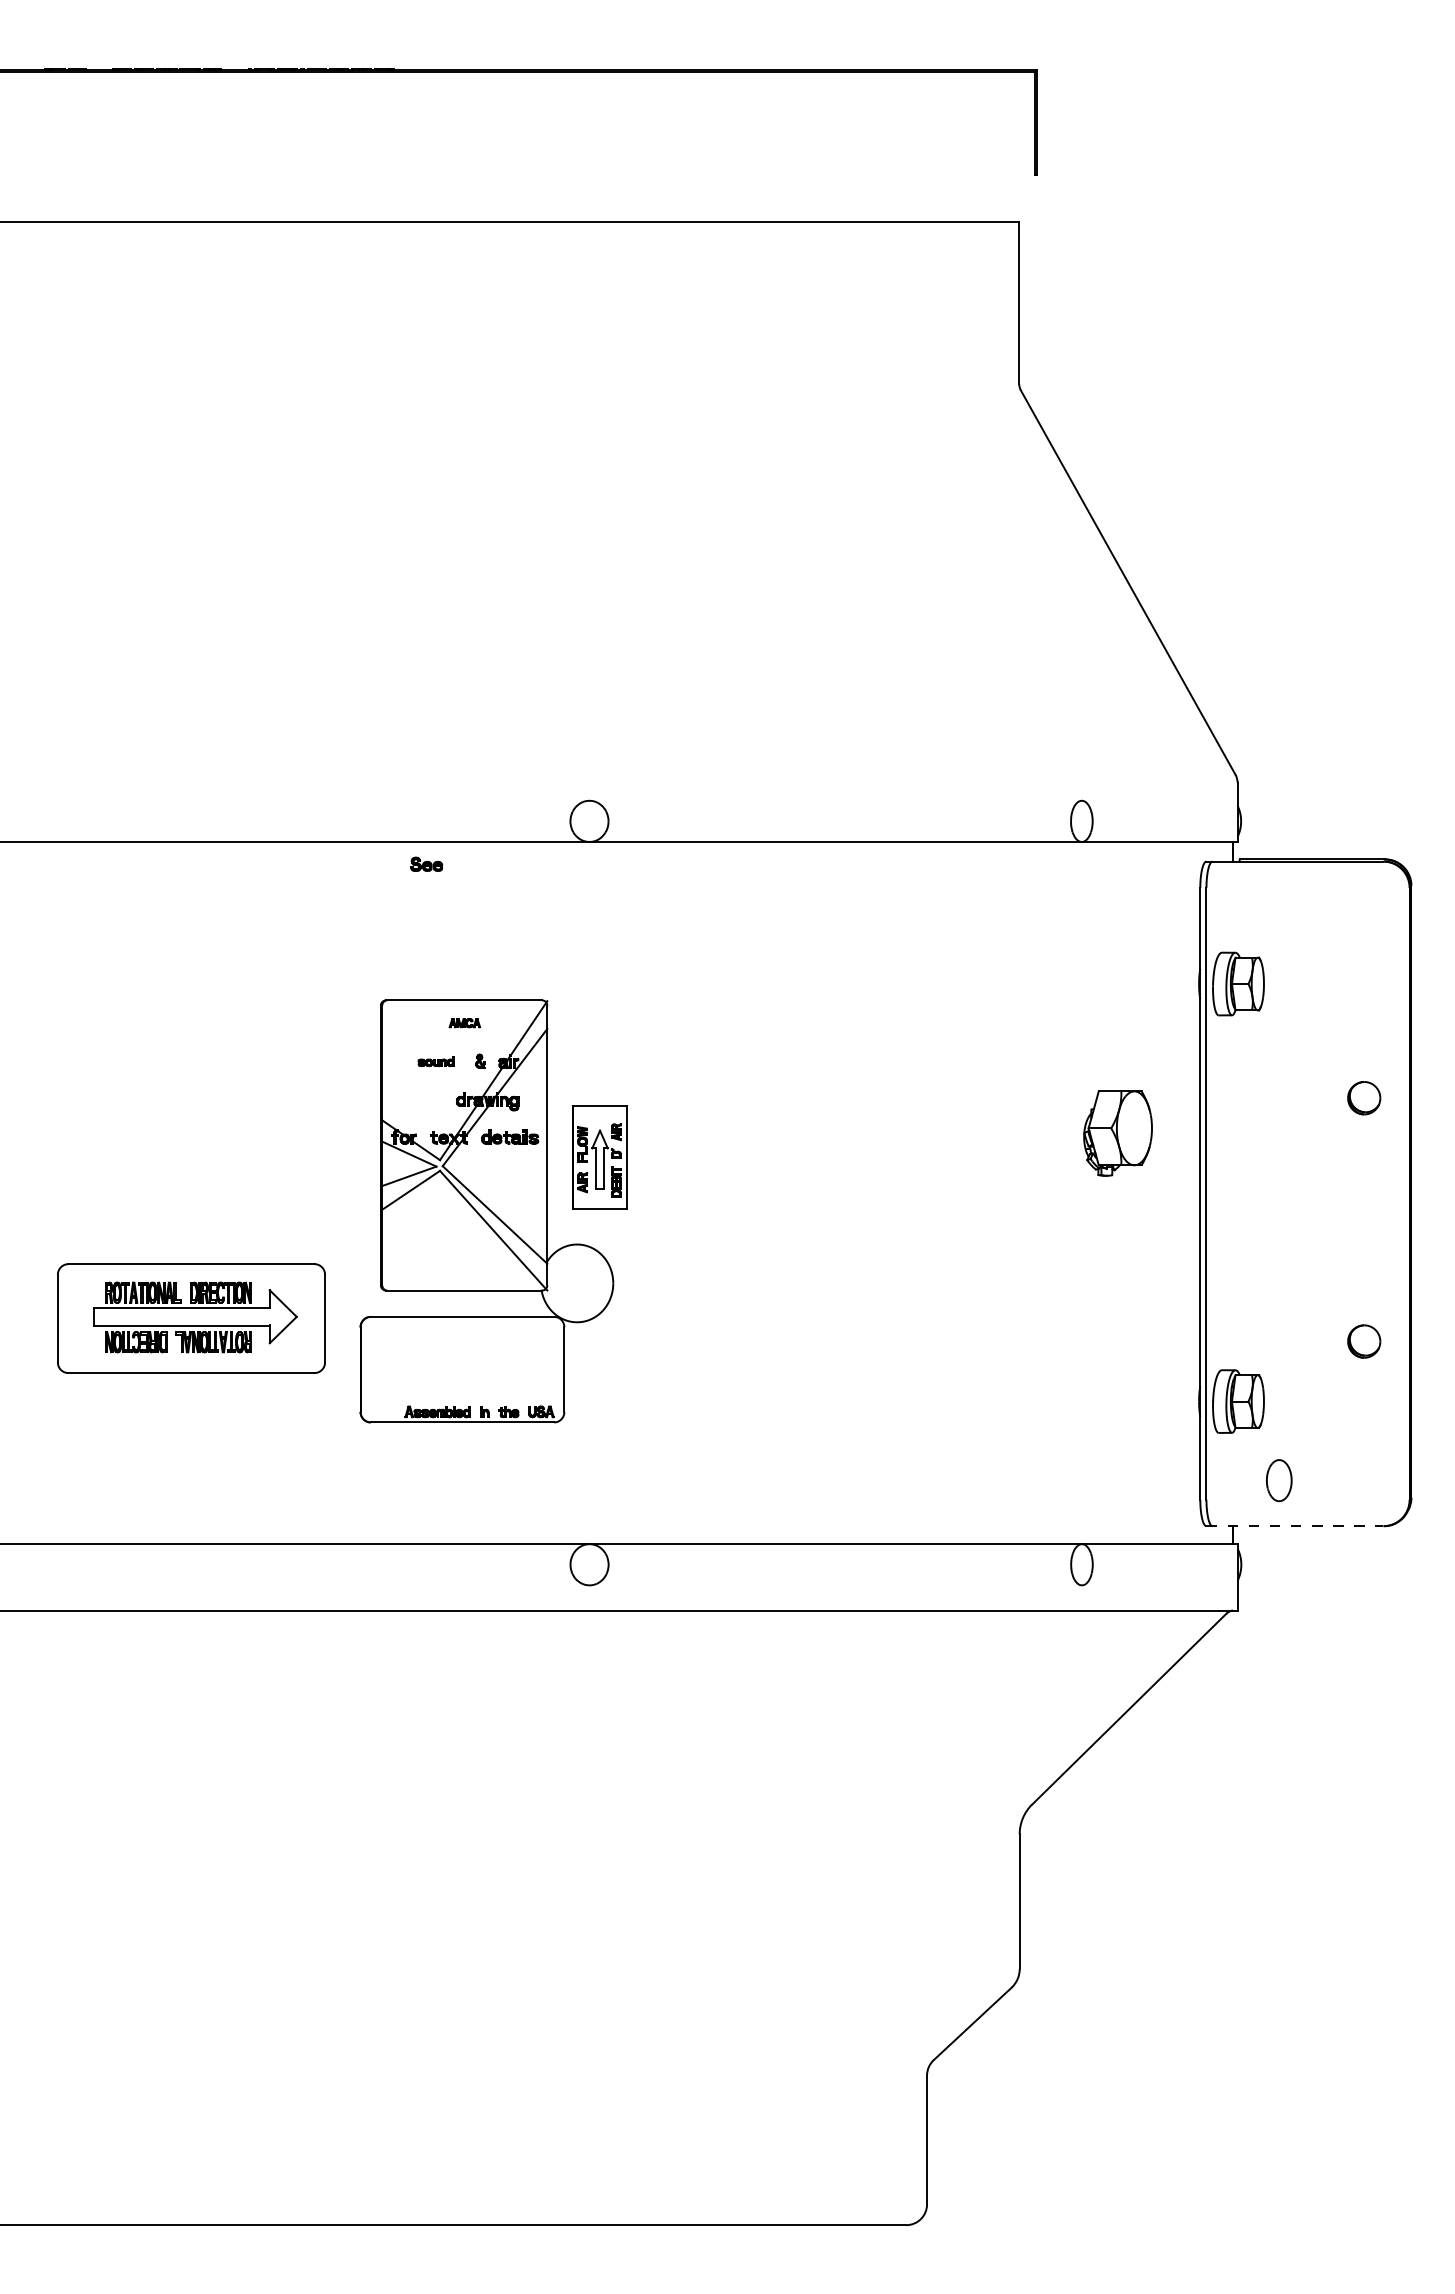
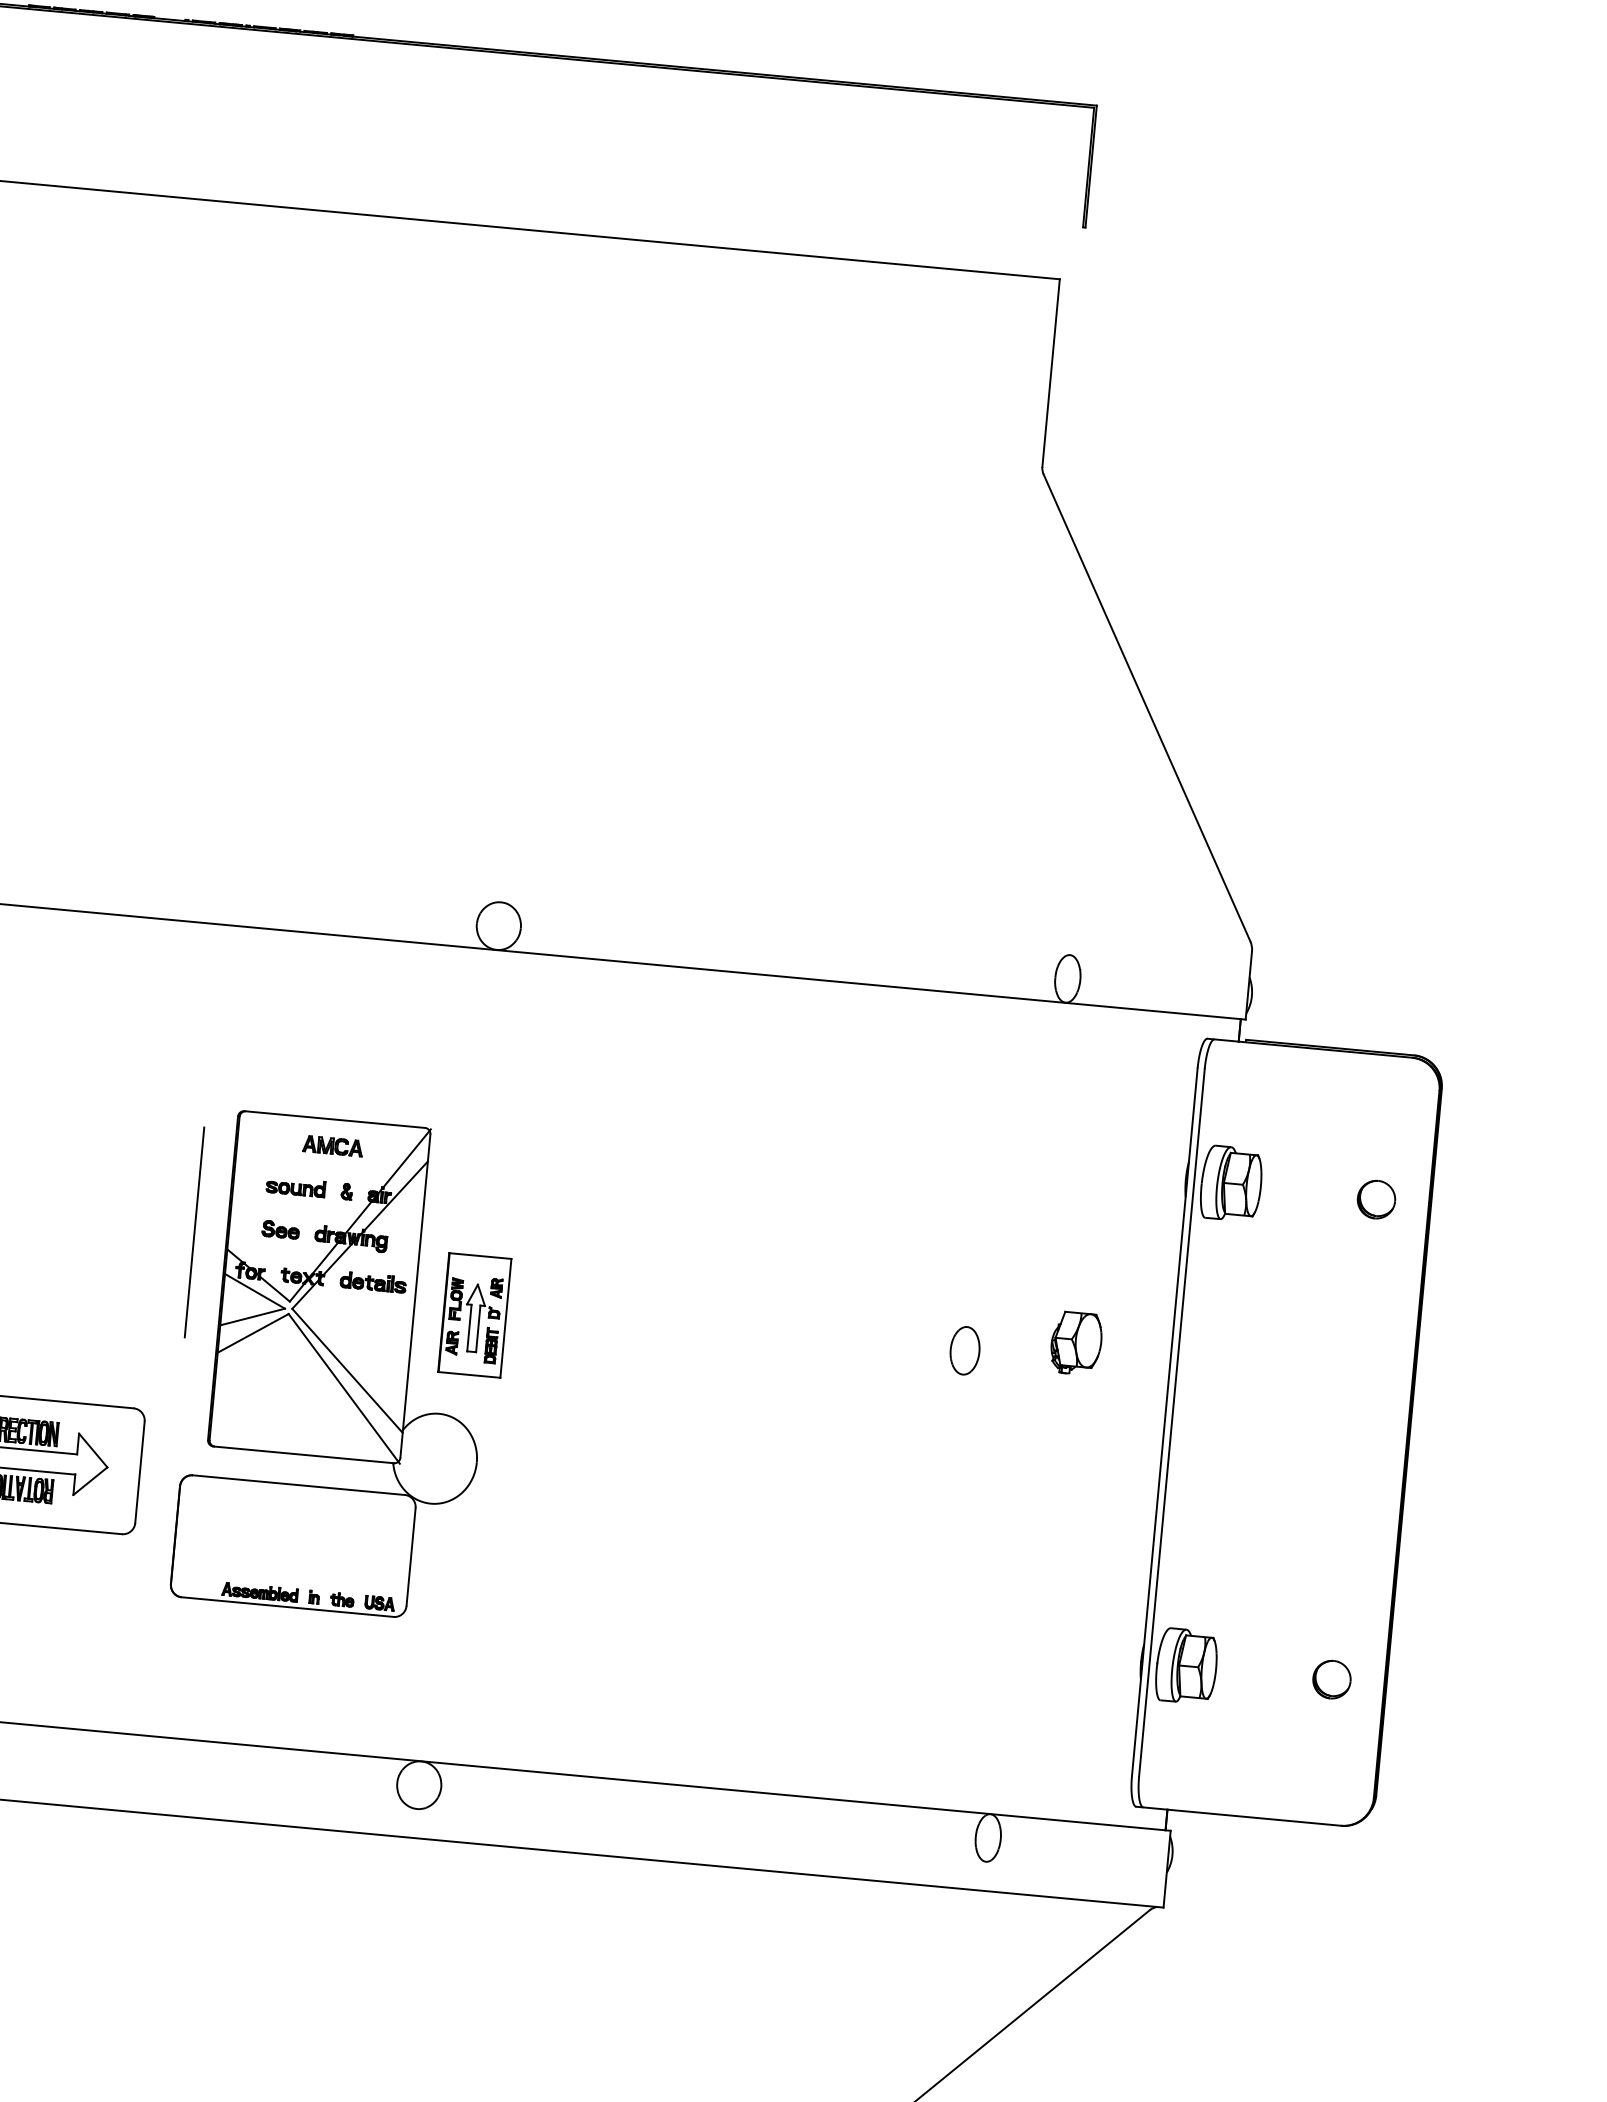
part: (426, 863) -> (280, 1228), moved
part: (464, 1022) -> (332, 1145), size x1.67
part: (435, 1061) -> (295, 1187), size x1.43
part: (1364, 1098) -> (1376, 1200), moved
line: (352, 1108) -> (194, 1232), added
part: (1118, 1133) -> (1076, 1343), size x0.62
part: (1364, 1341) -> (1332, 1679), moved
part: (1279, 1480) -> (965, 1350), moved
line: (1295, 1526) -> (1239, 1816), dashed -> solid

